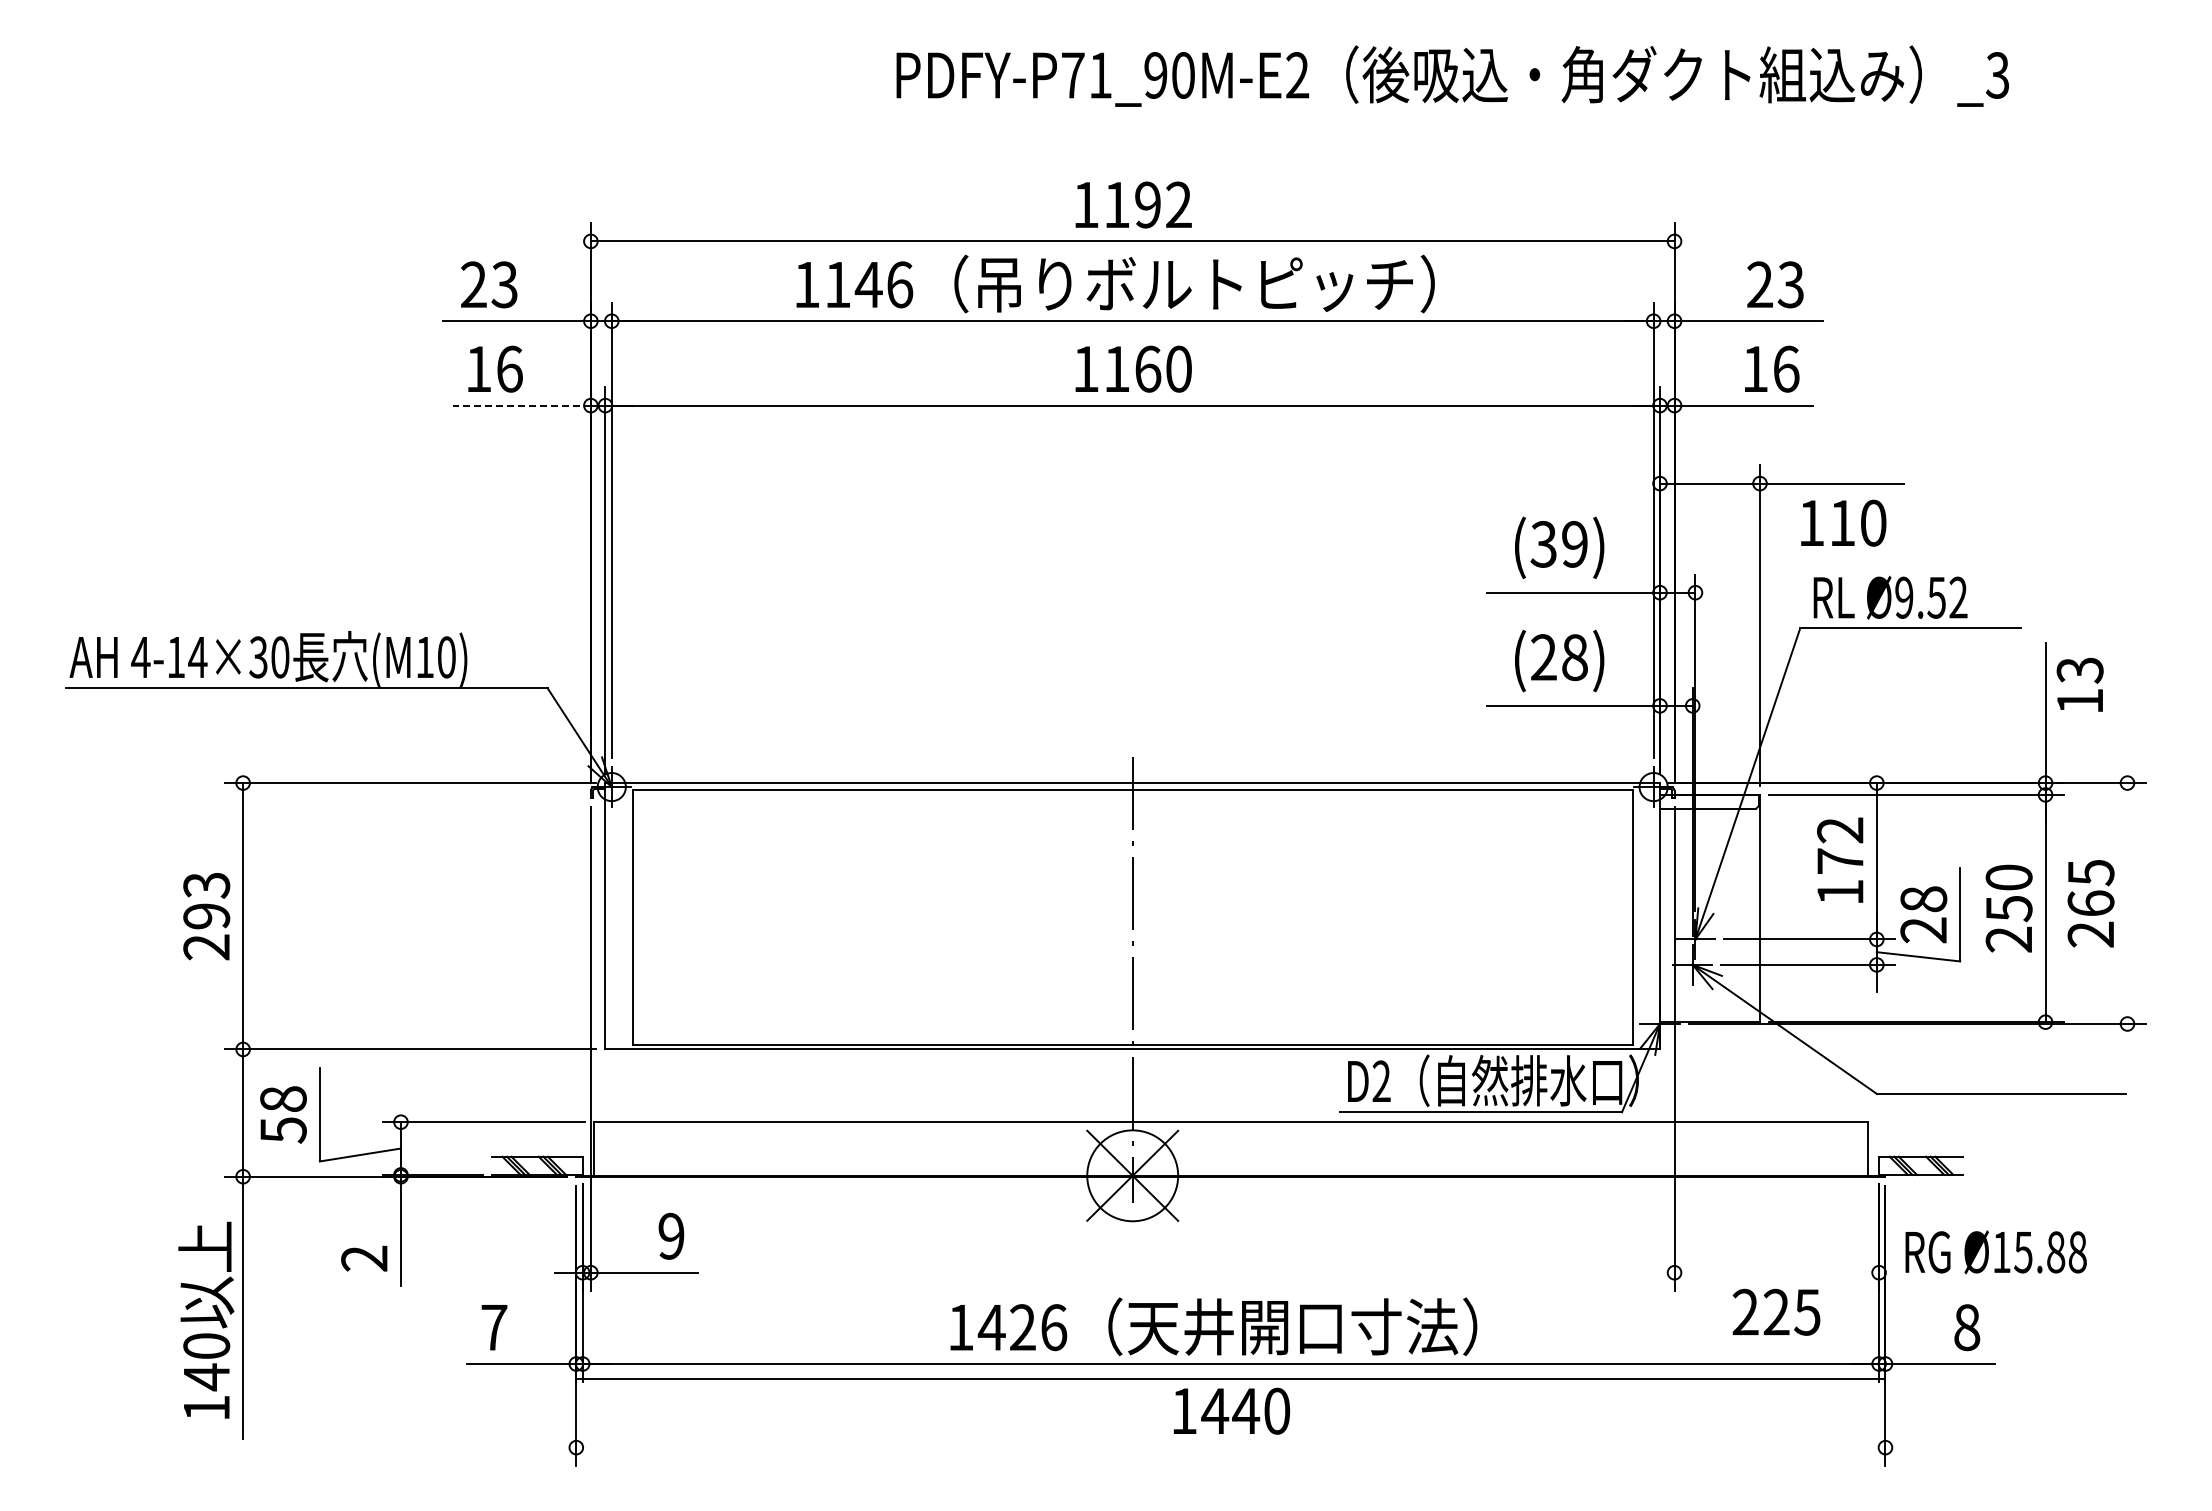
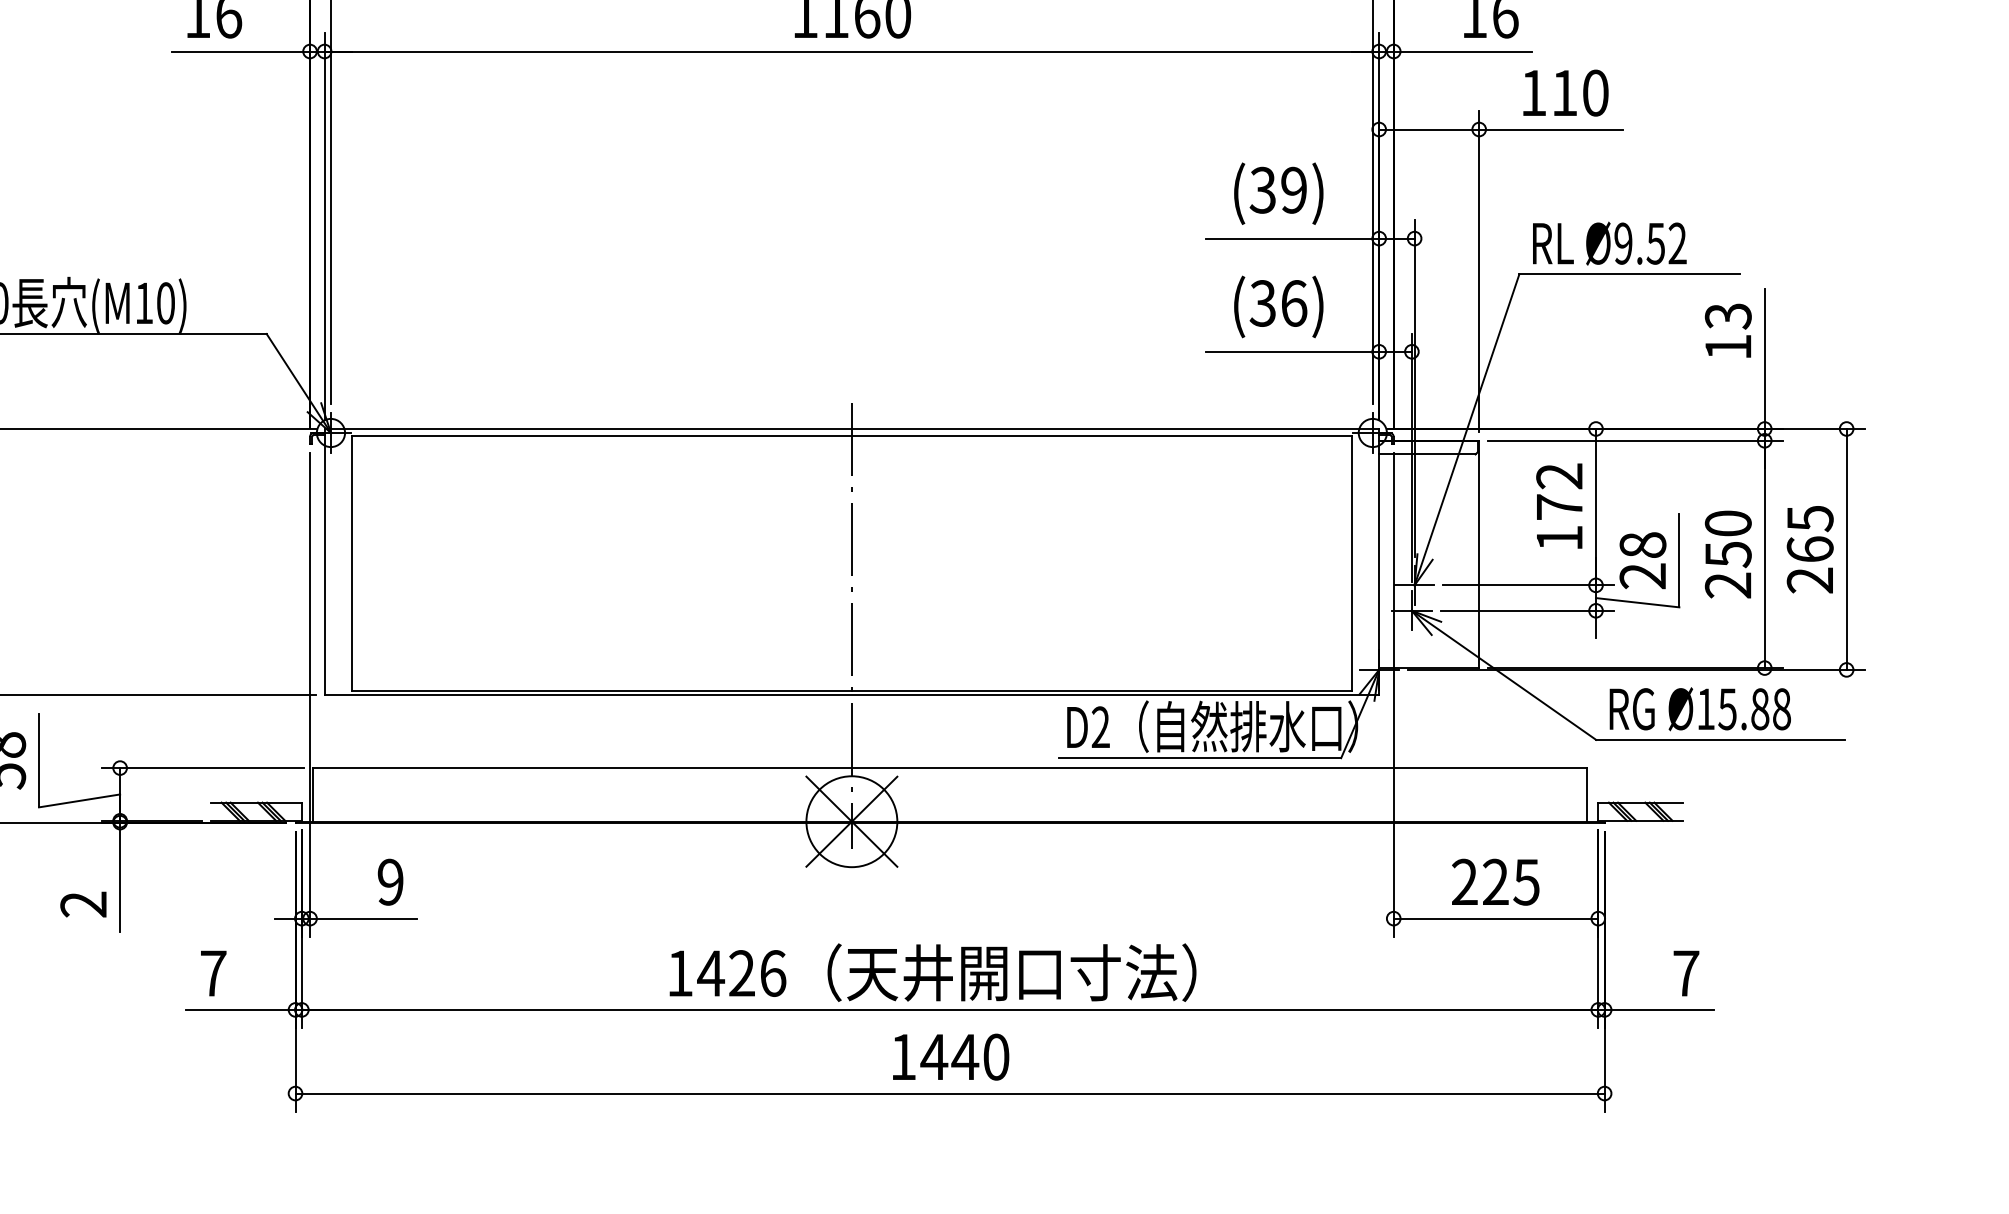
line: (521, 405) -> (240, 51), dashed -> solid
text: (1843, 522) -> (1565, 92), moved
text: (1559, 657) -> (1278, 303), (28) -> (36)
text: (2079, 684) -> (1727, 330), moved
line: (2127, 903) -> (1846, 549), added
text: (1995, 1252) -> (1699, 709), moved
line: (1776, 1272) -> (1495, 918), added
text: (1776, 1311) -> (1495, 881), moved
text: (1967, 1327) -> (1686, 973), 8 -> 7
line: (1230, 1378) -> (949, 1093), moved

